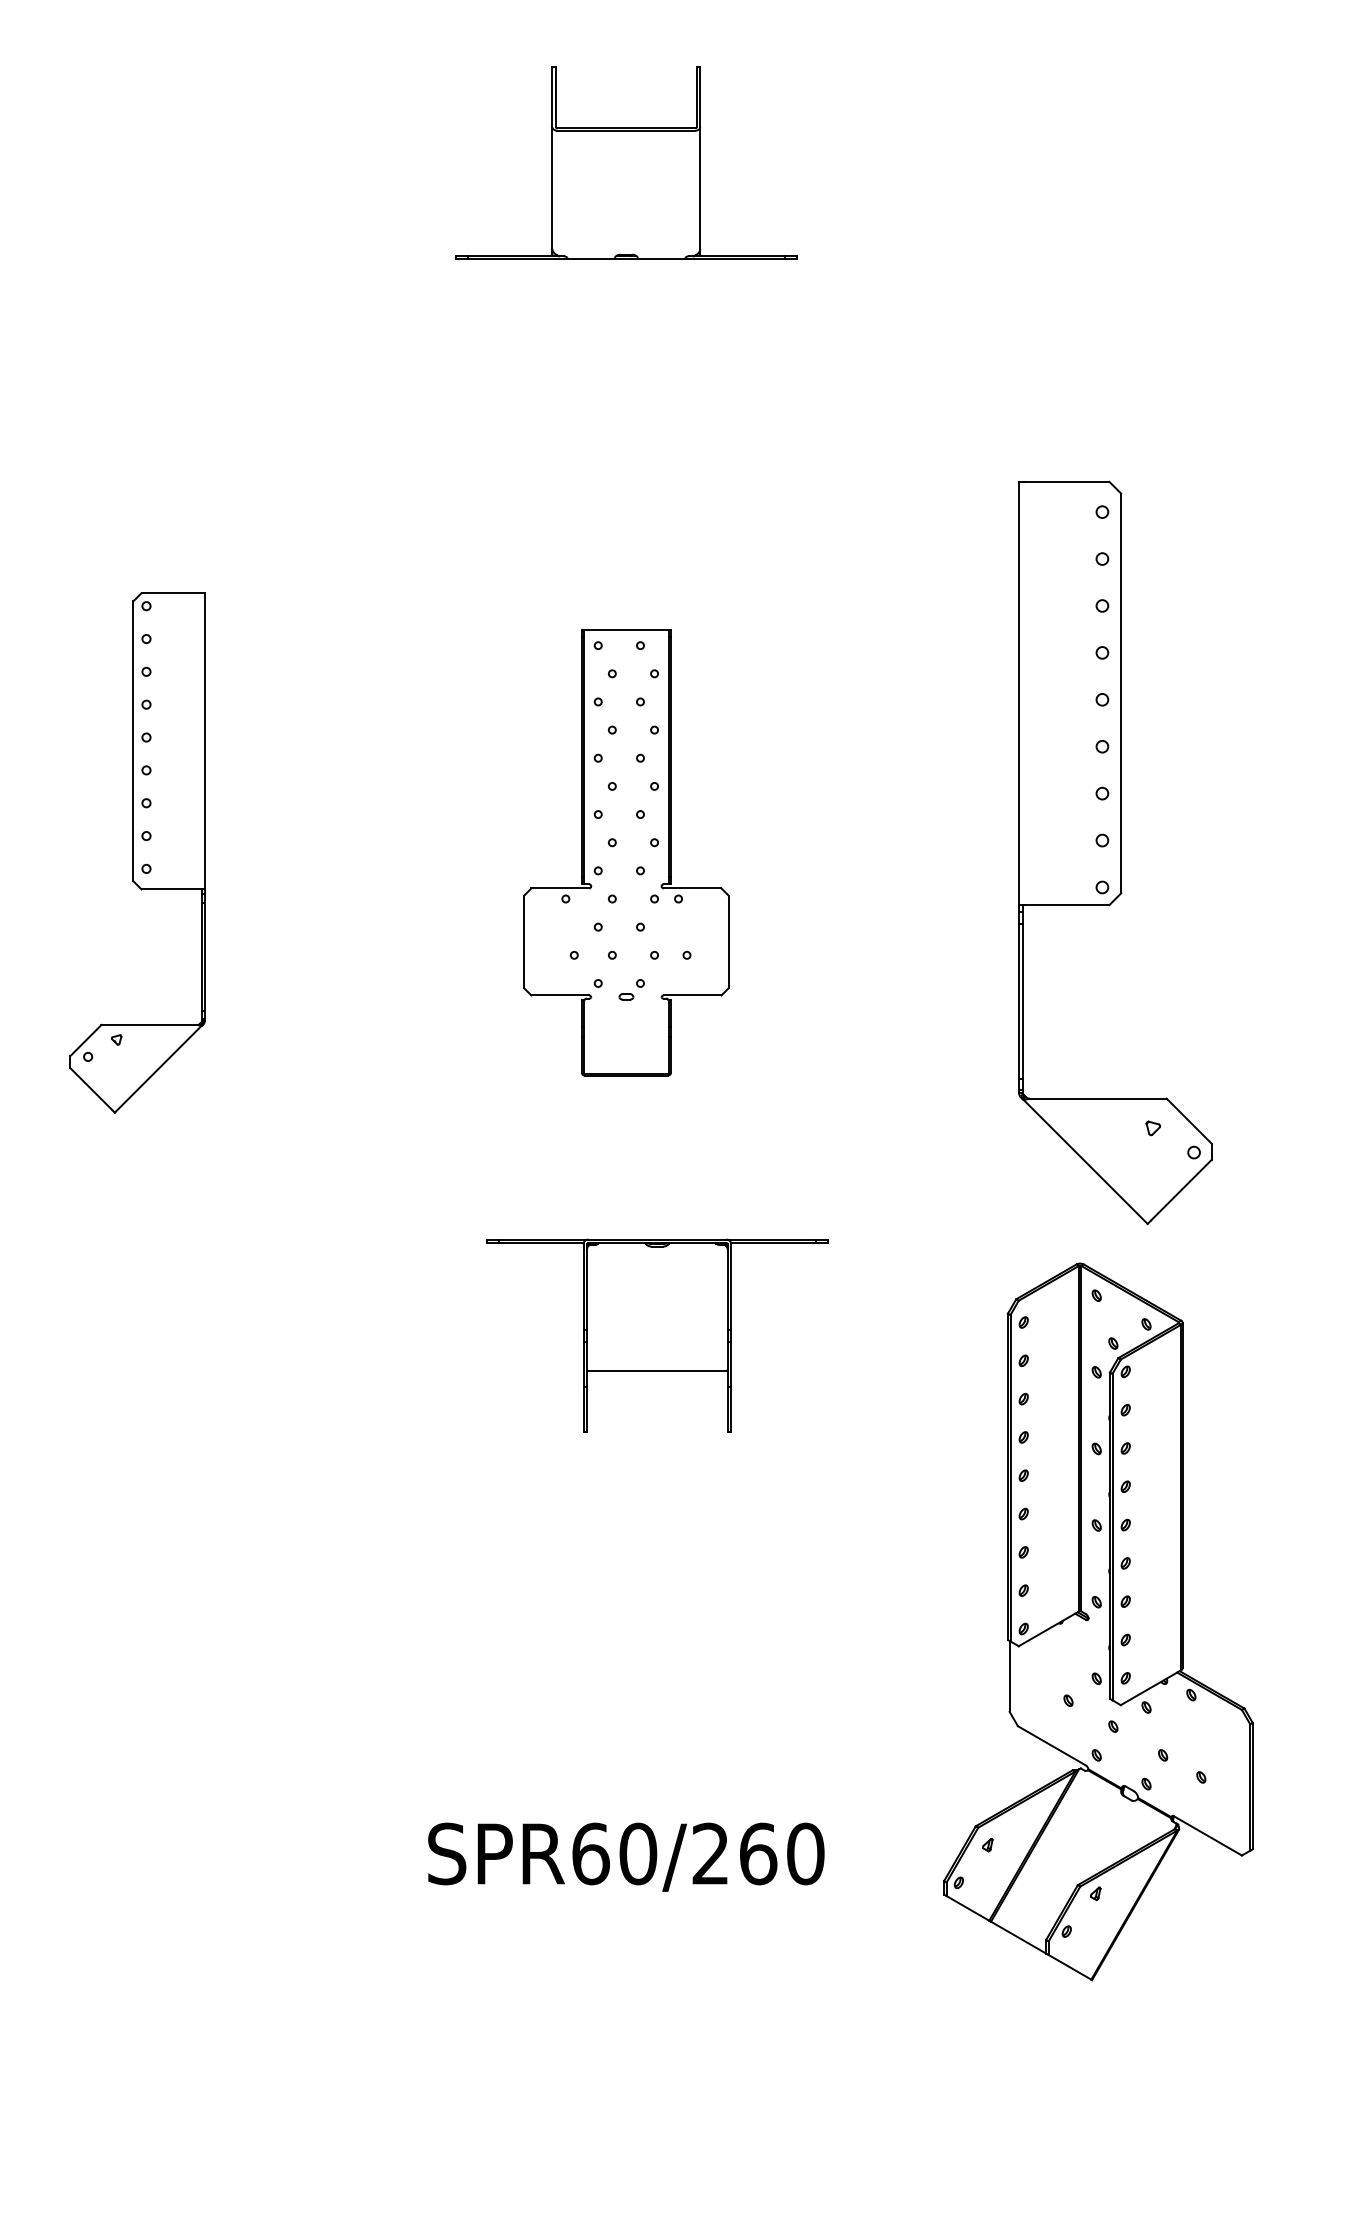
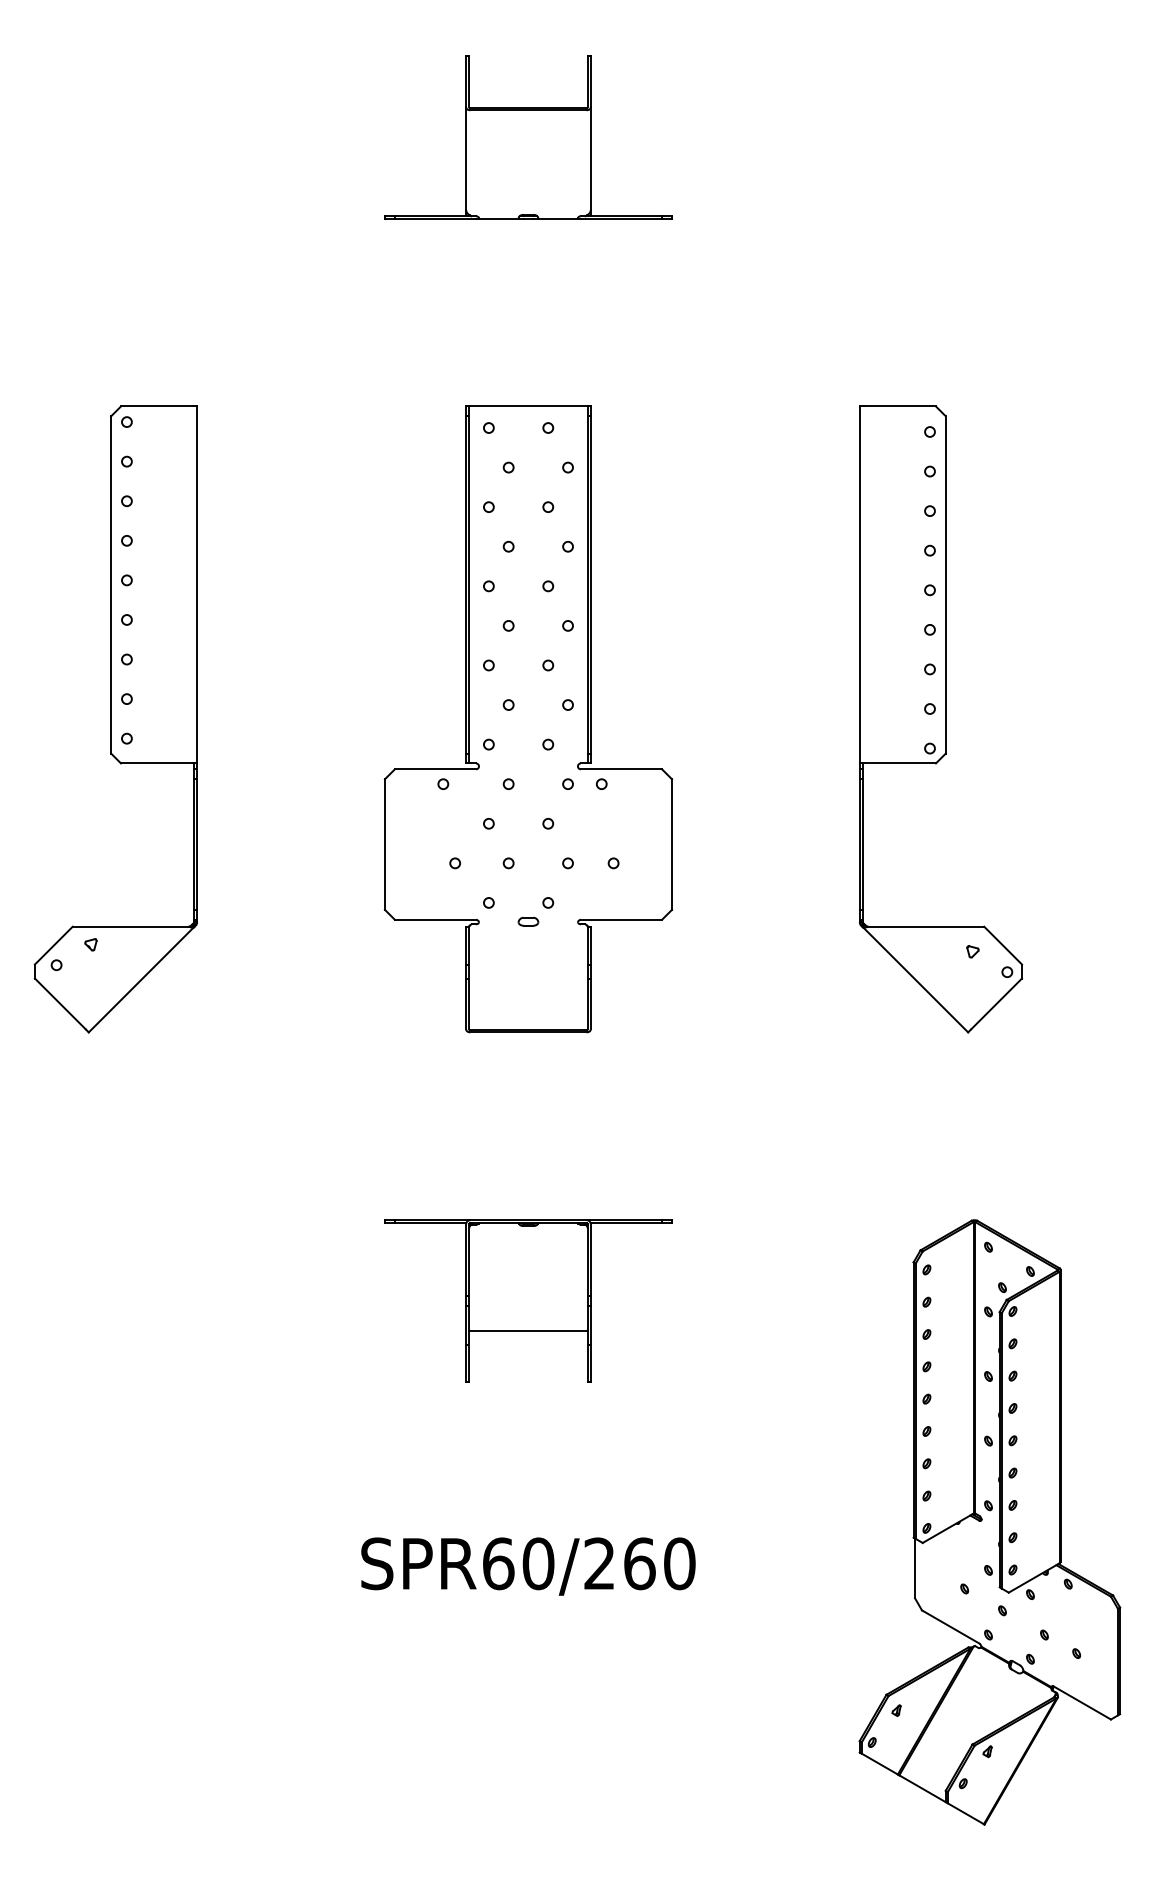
part: (137, 852) -> (116, 719), size x1.43
part: (626, 852) -> (528, 719), size x1.67
part: (657, 1335) -> (528, 1301), moved
part: (1098, 1621) -> (989, 1522), moved

